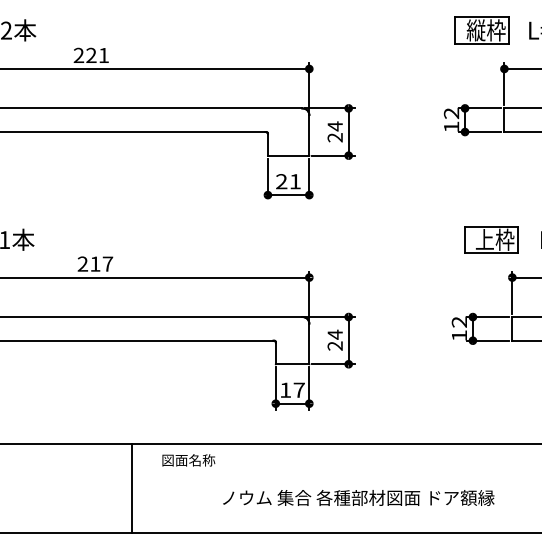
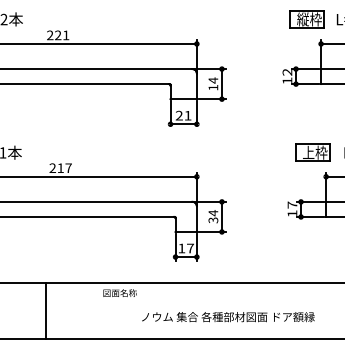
text: (335, 137) -> (213, 87), 24 -> 14
text: (459, 321) -> (292, 204), 12 -> 17
text: (335, 346) -> (213, 220), 24 -> 34
line: (131, 487) -> (45, 310), moved

